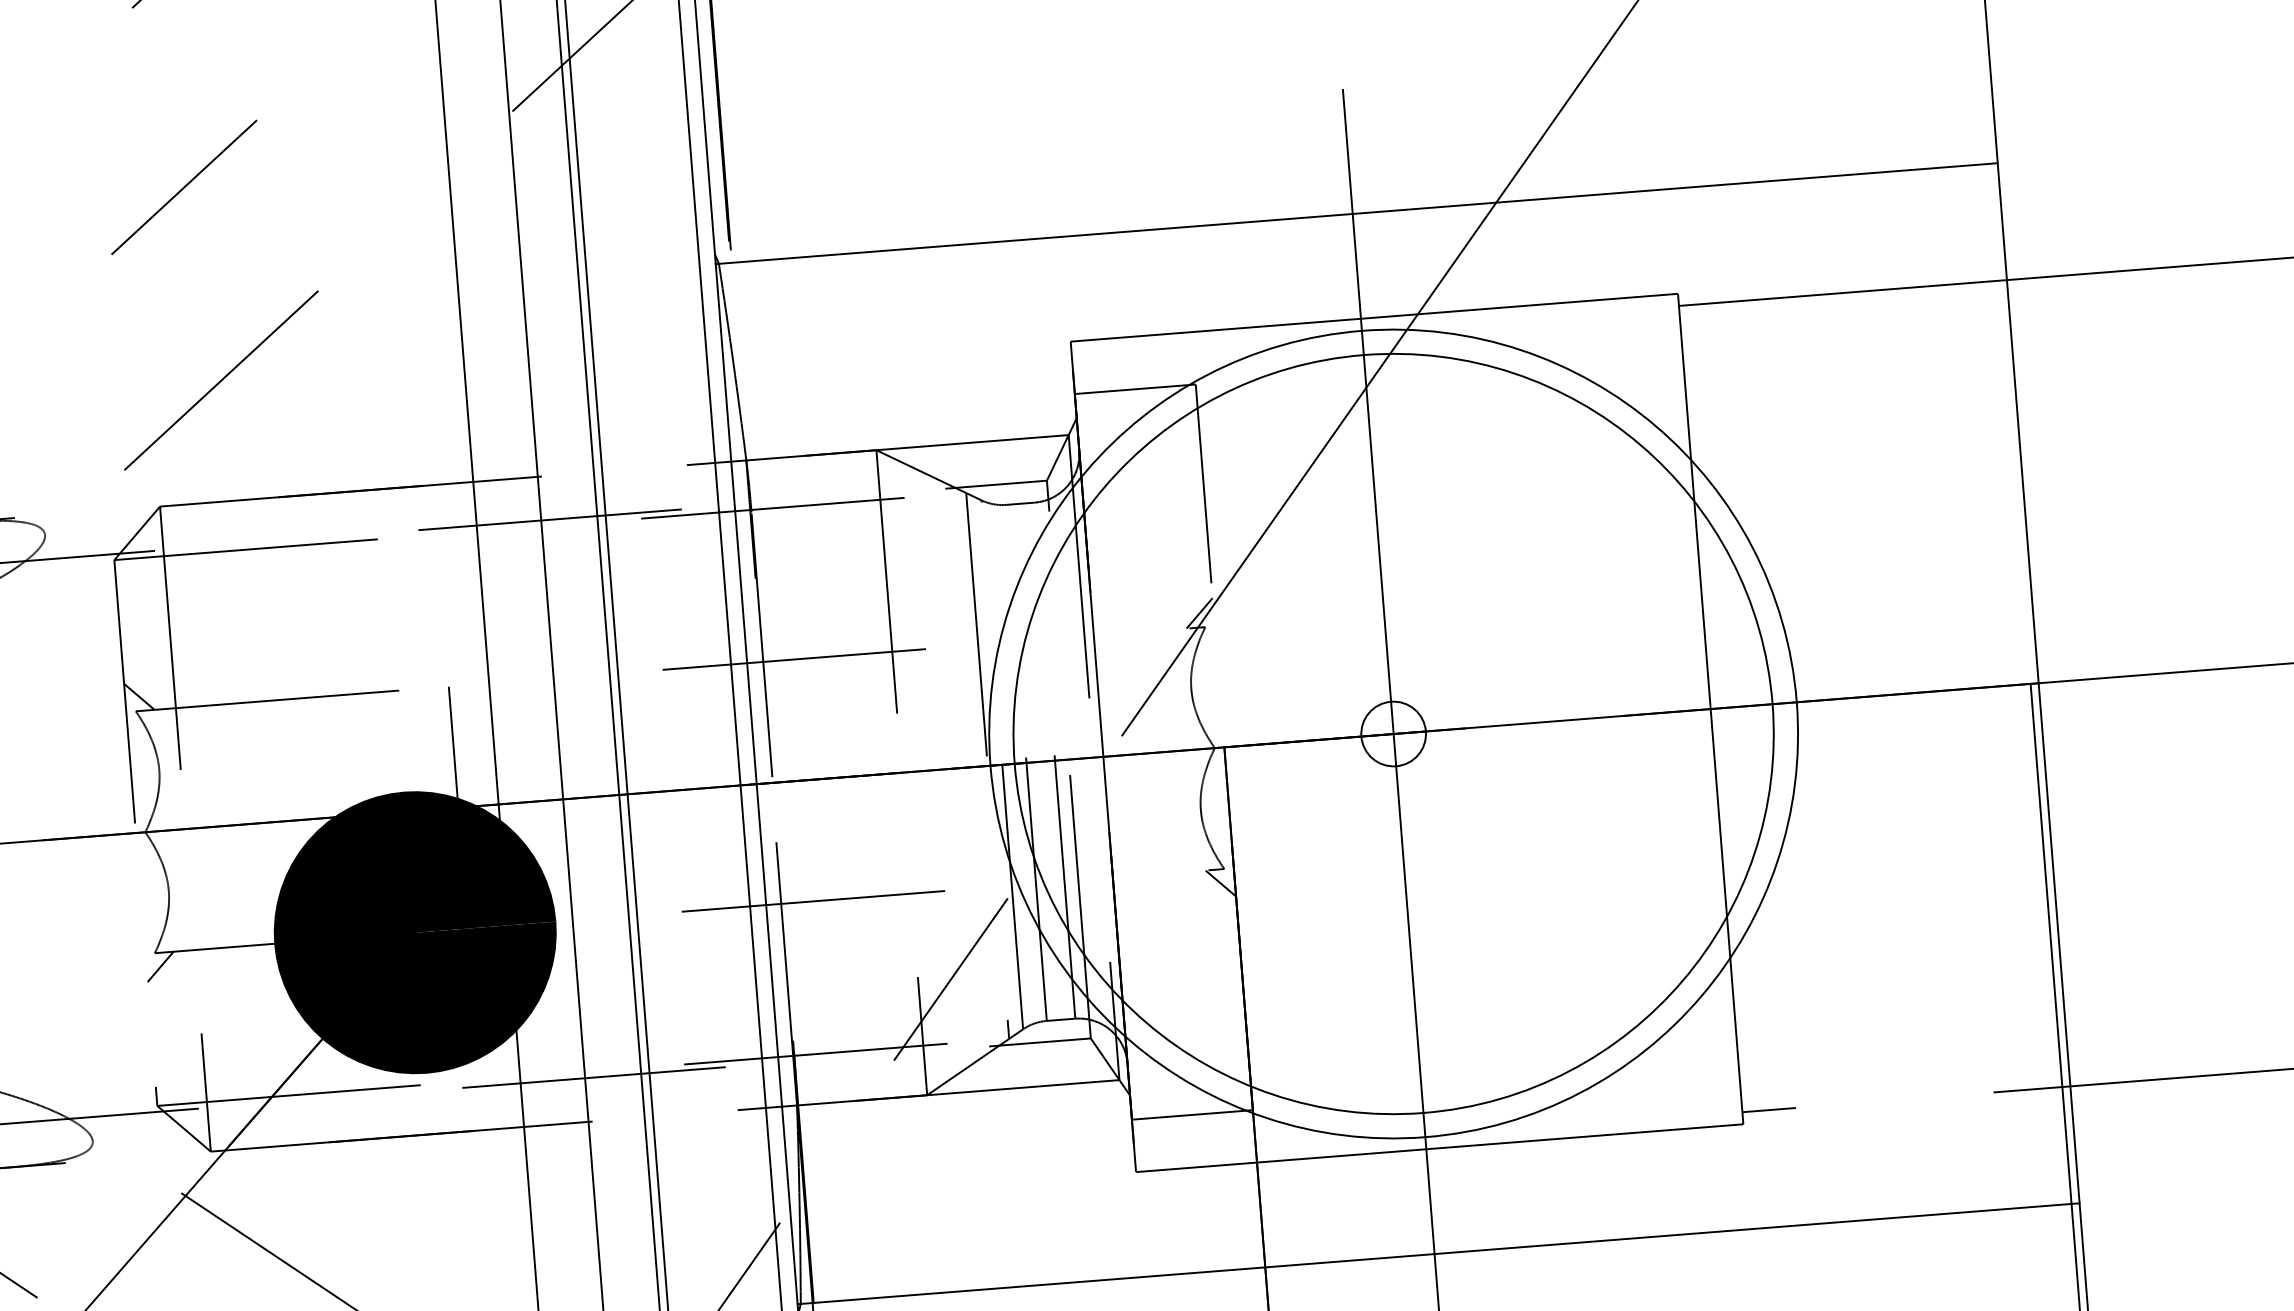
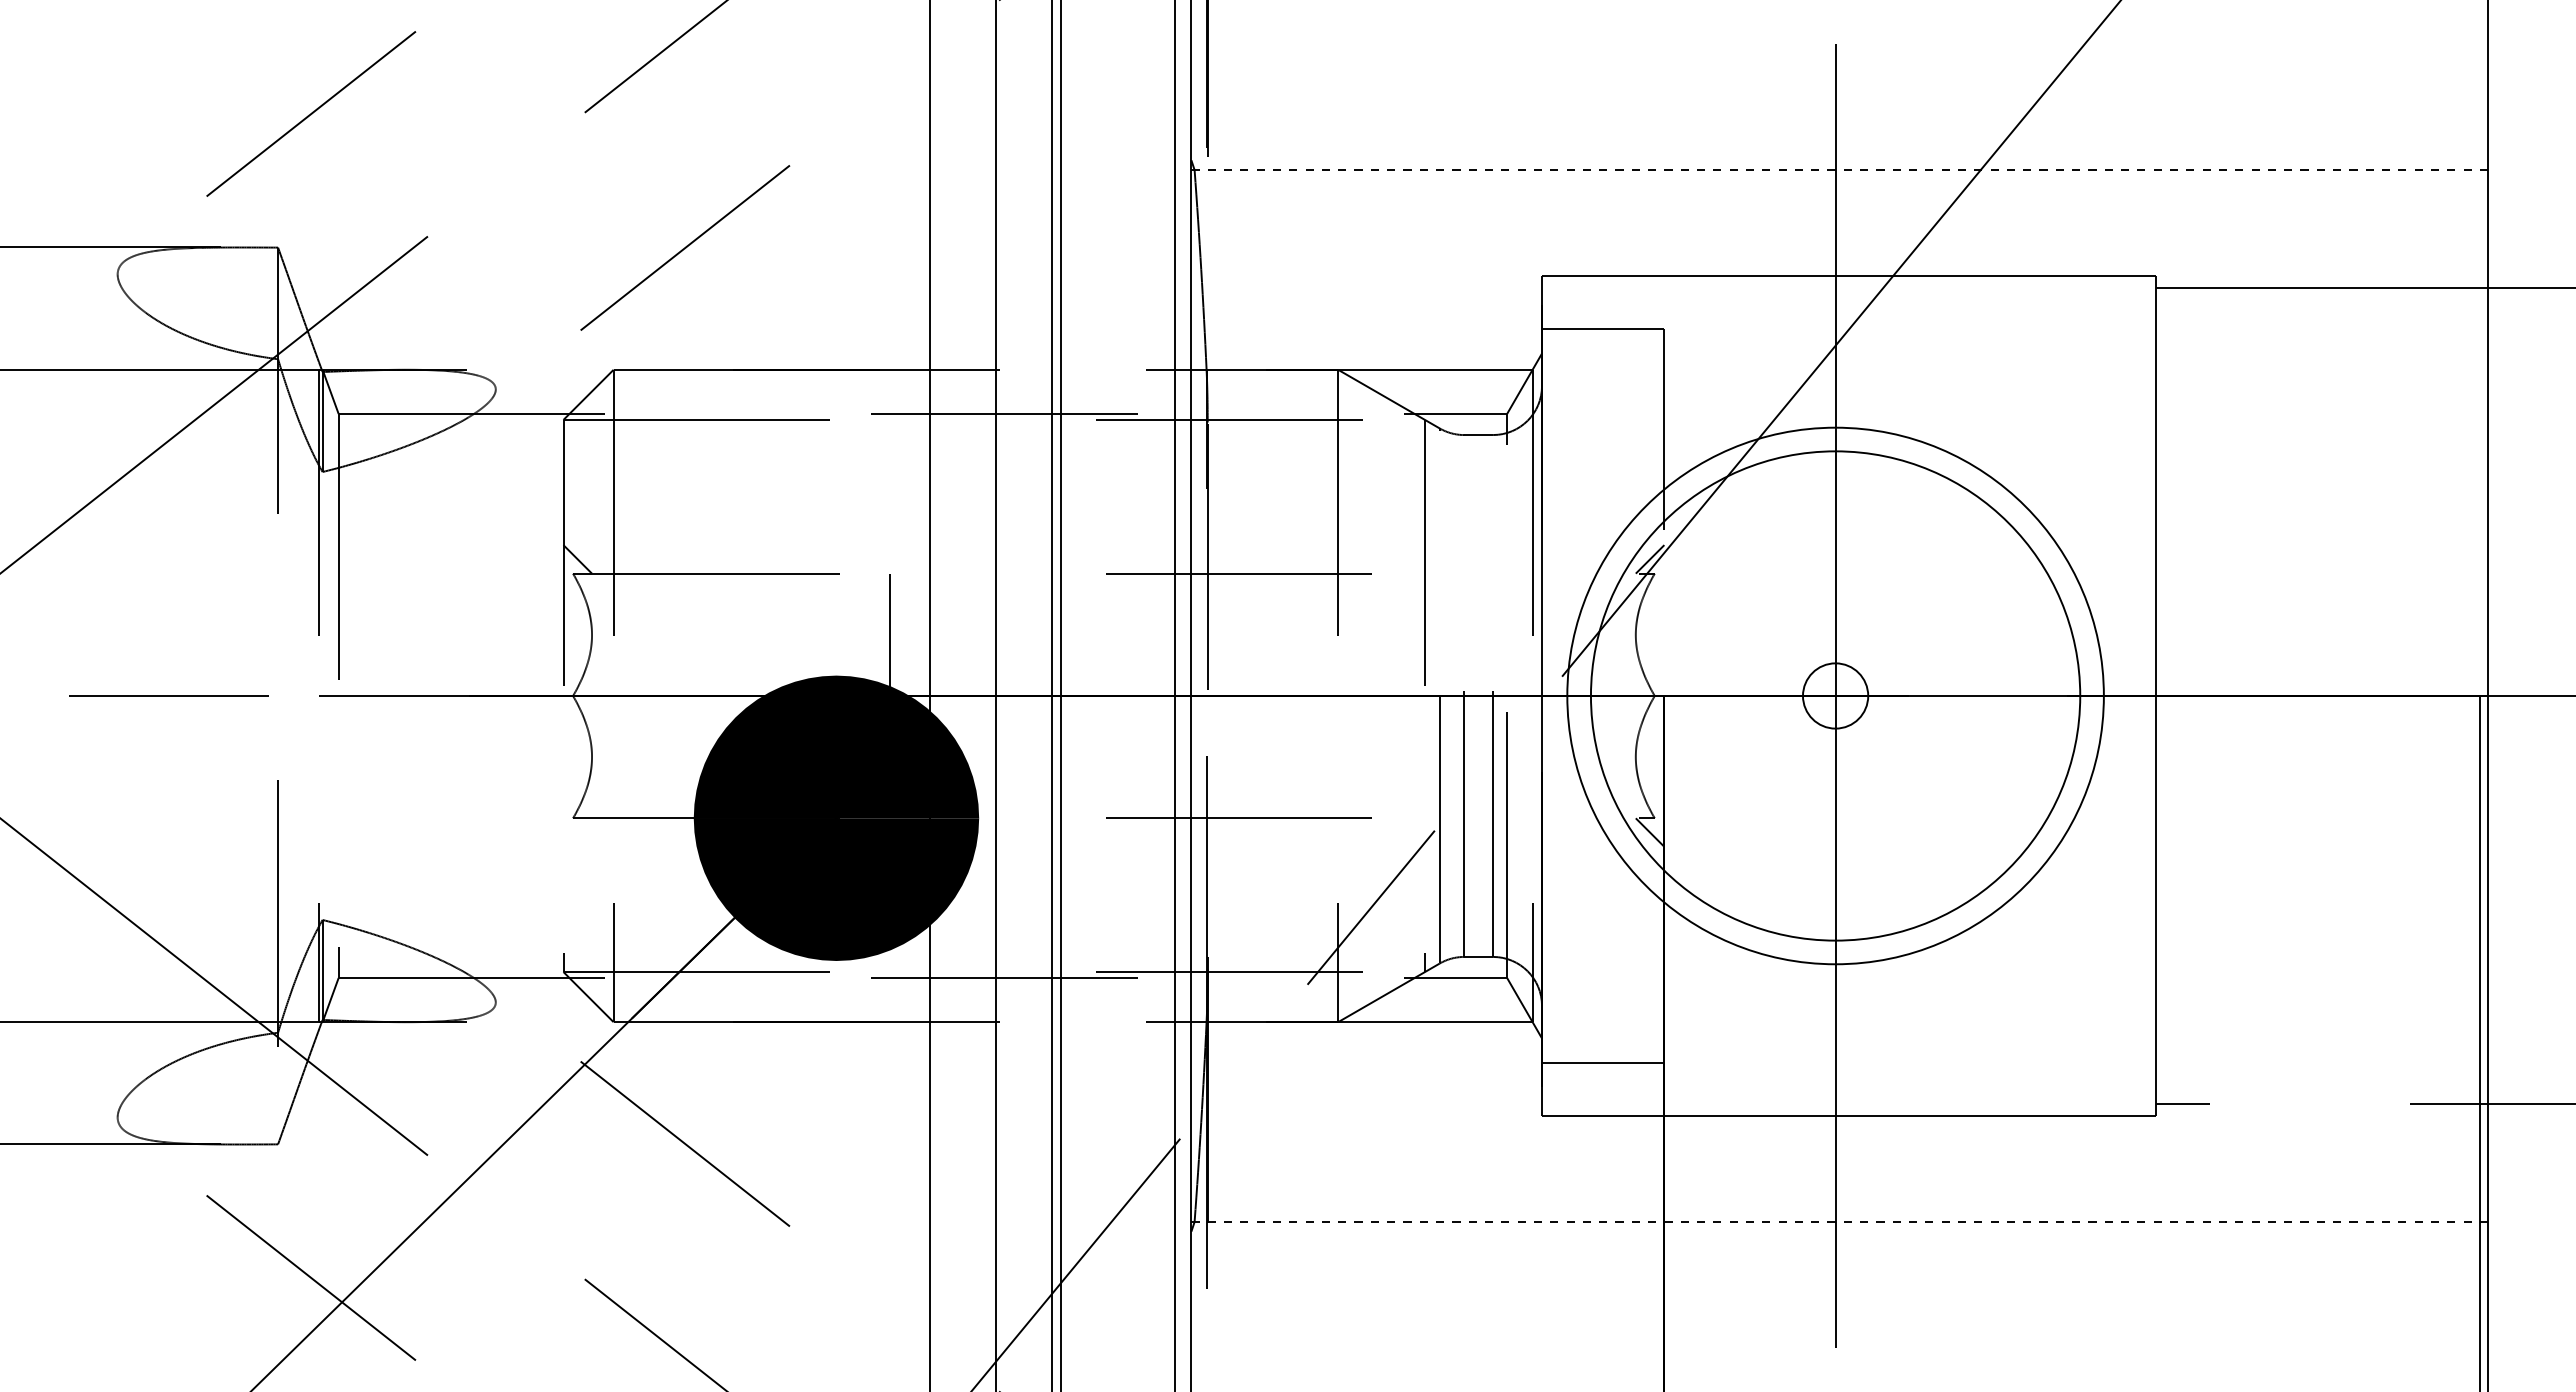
line: (1357, 214) -> (1840, 170), solid -> dashed
circle: (1393, 733) -> (1835, 695), size x0.6
circle: (1393, 733) -> (1835, 695), size x0.7
line: (160, 966) -> (577, 832), removed
line: (1438, 1253) -> (1839, 1221), solid -> dashed

